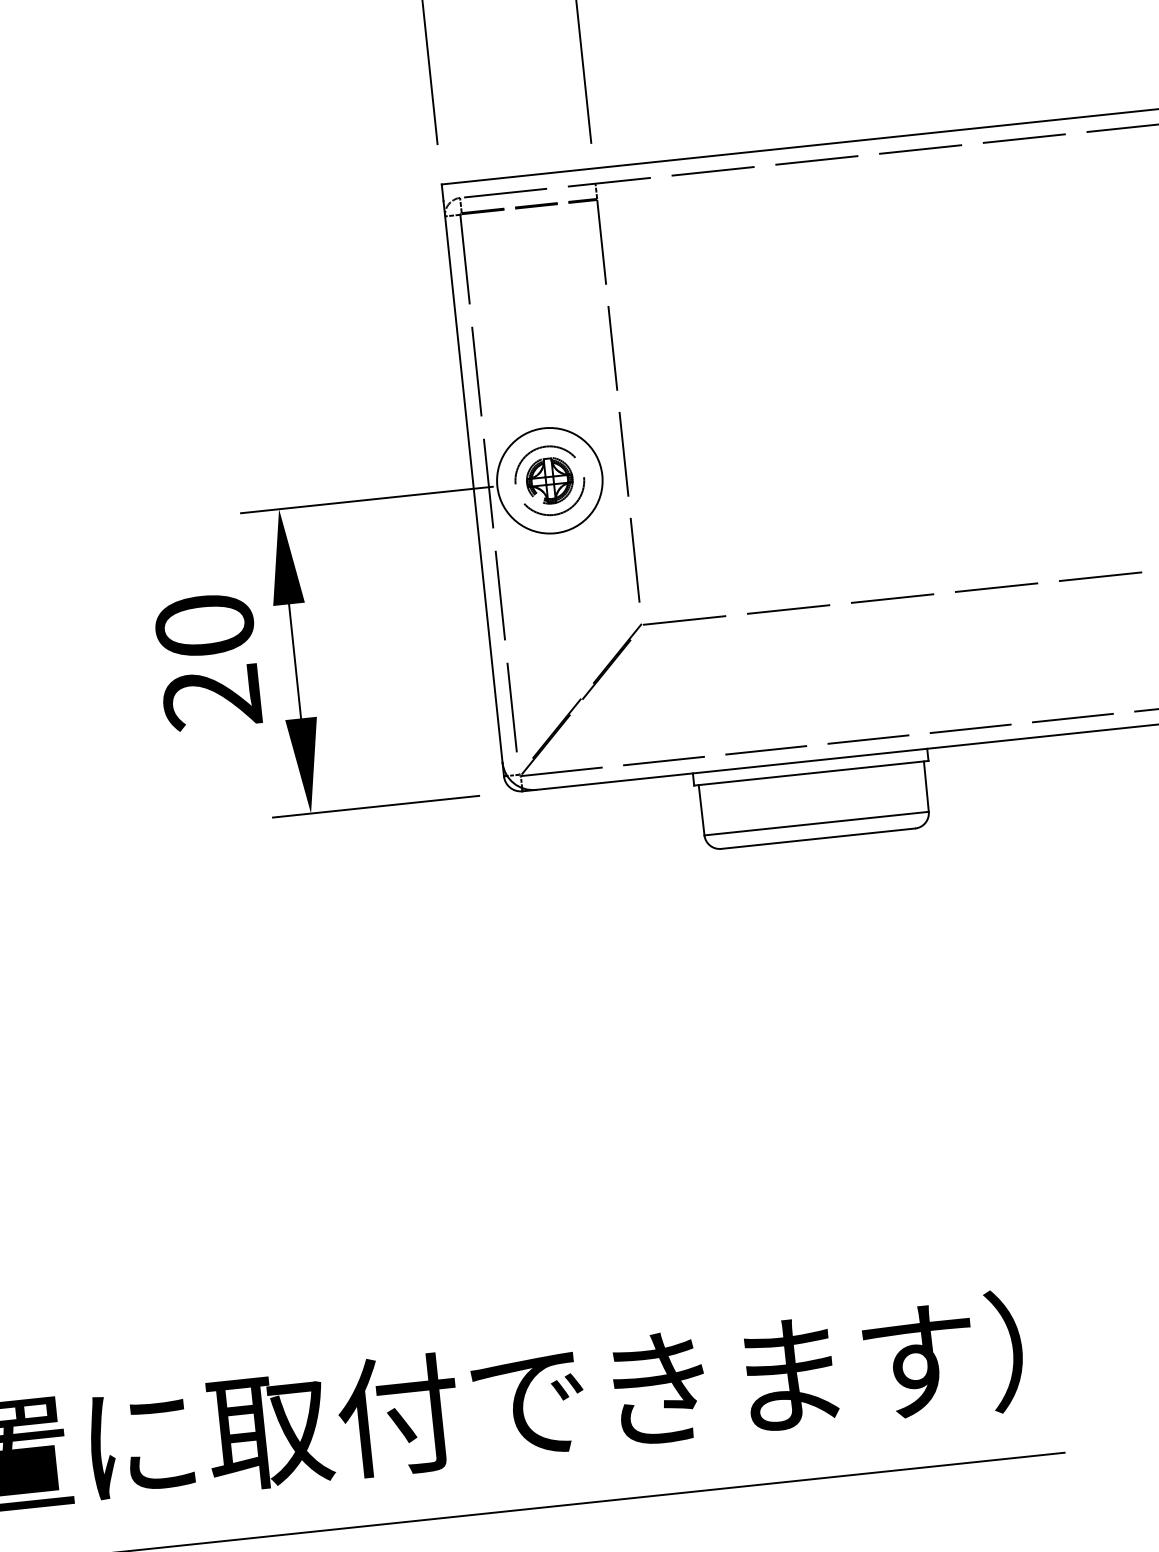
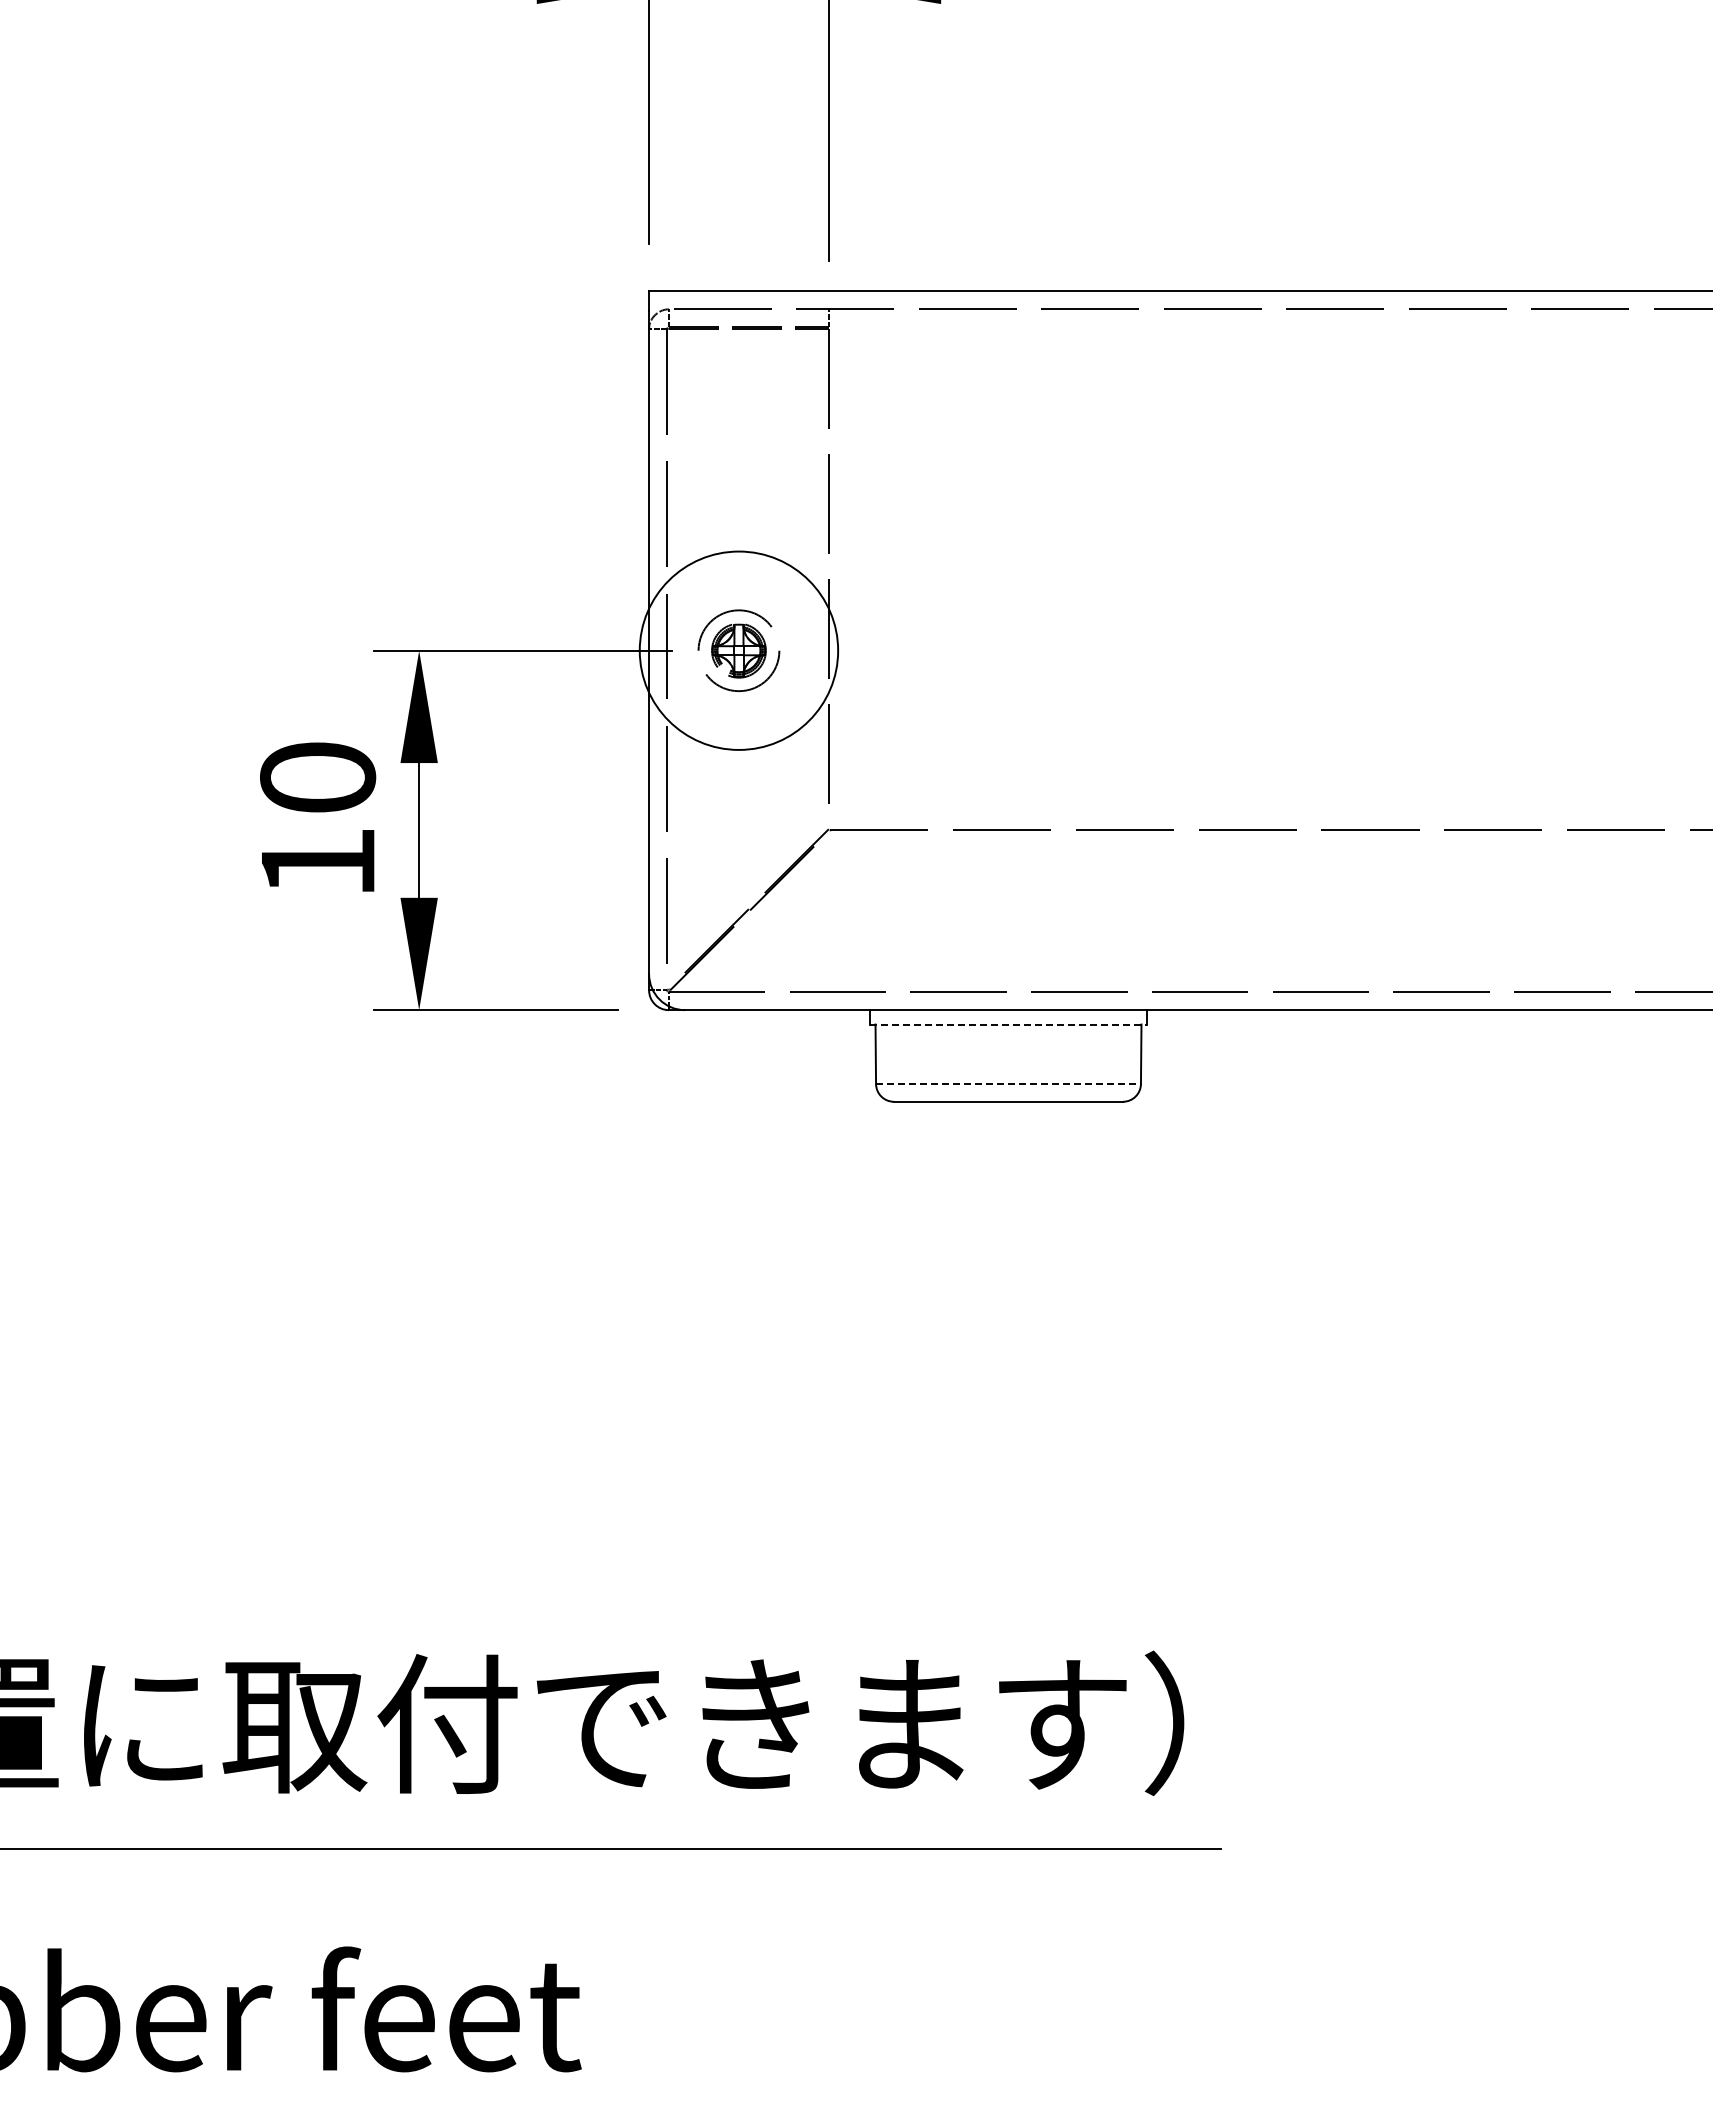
circle: (549, 480) -> (738, 650), size x1.6
text: (211, 697) -> (317, 862), 20 -> 10
line: (812, 773) -> (1009, 1024), solid -> dashed
line: (817, 823) -> (1009, 1083), solid -> dashed

